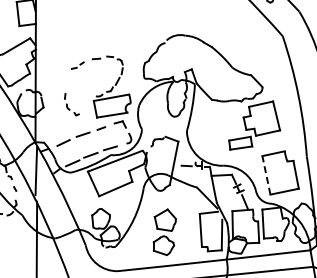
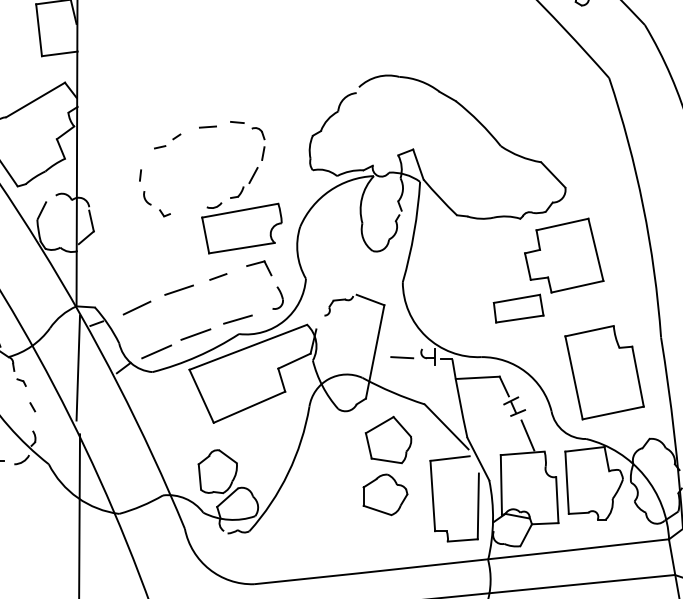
part: (71, 104) -> (154, 192), moved
line: (266, 175) -> (574, 378), dashed -> solid
part: (164, 231) -> (386, 464), moved

